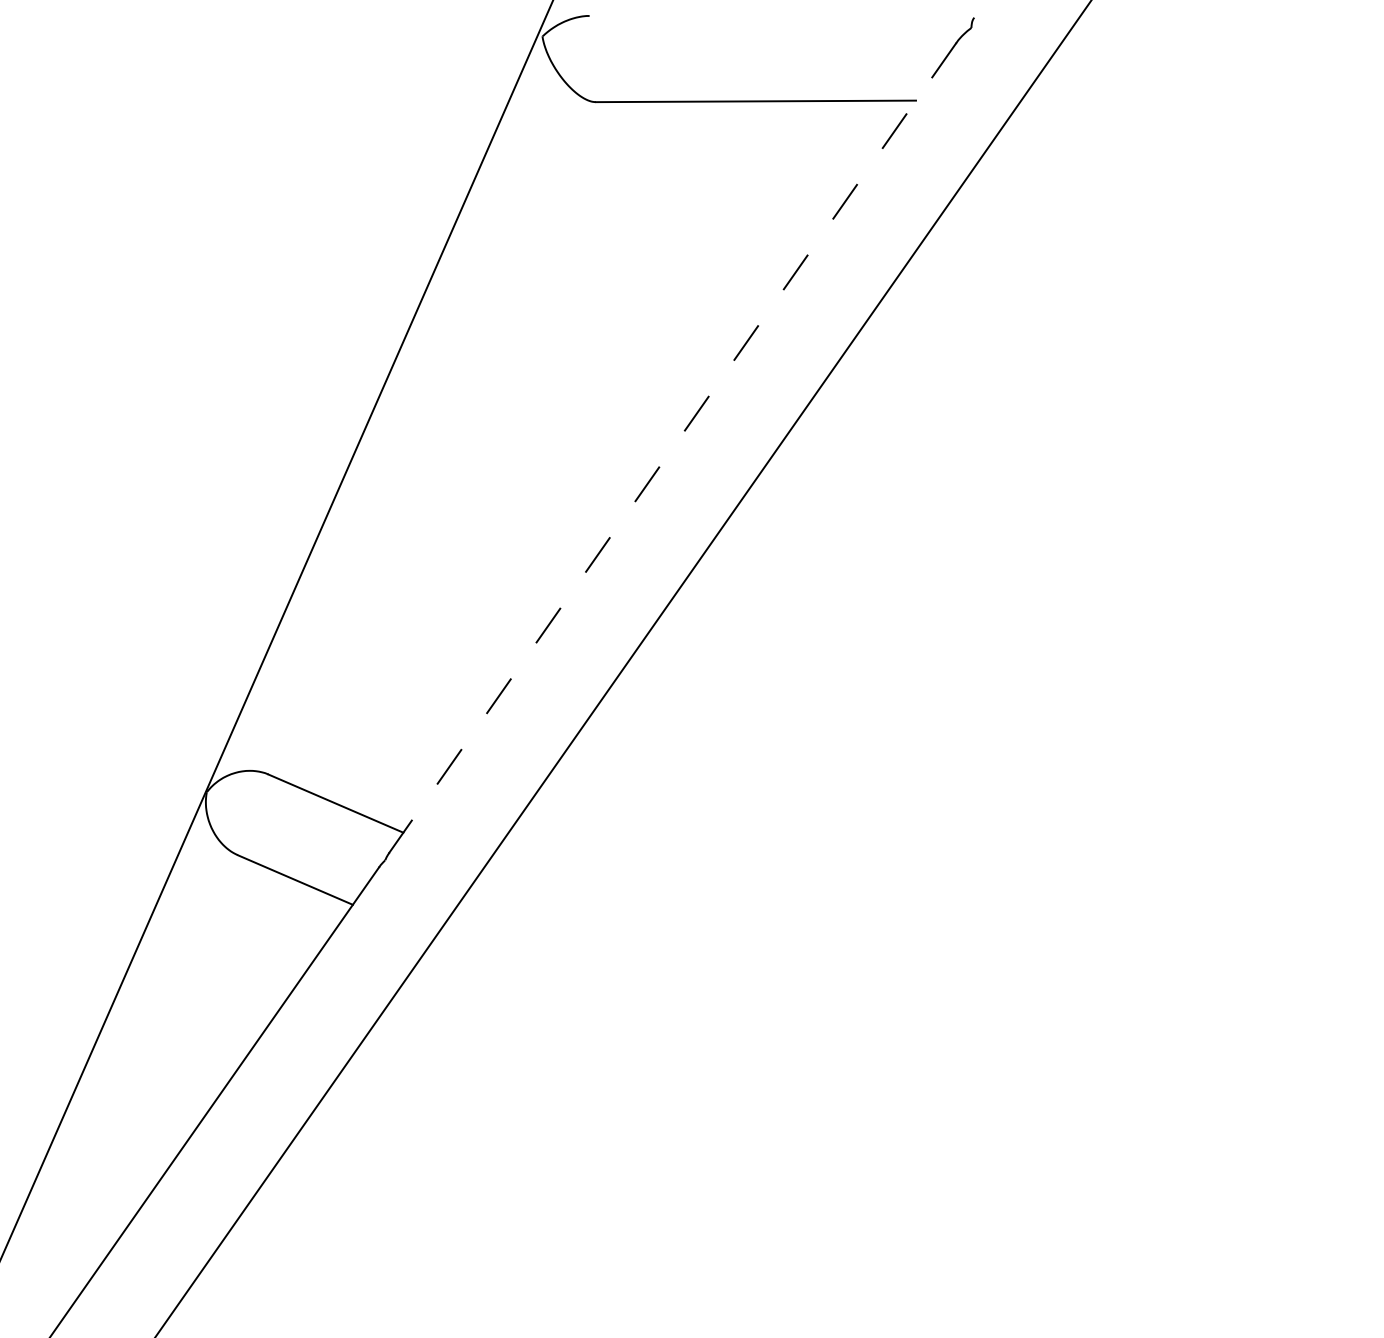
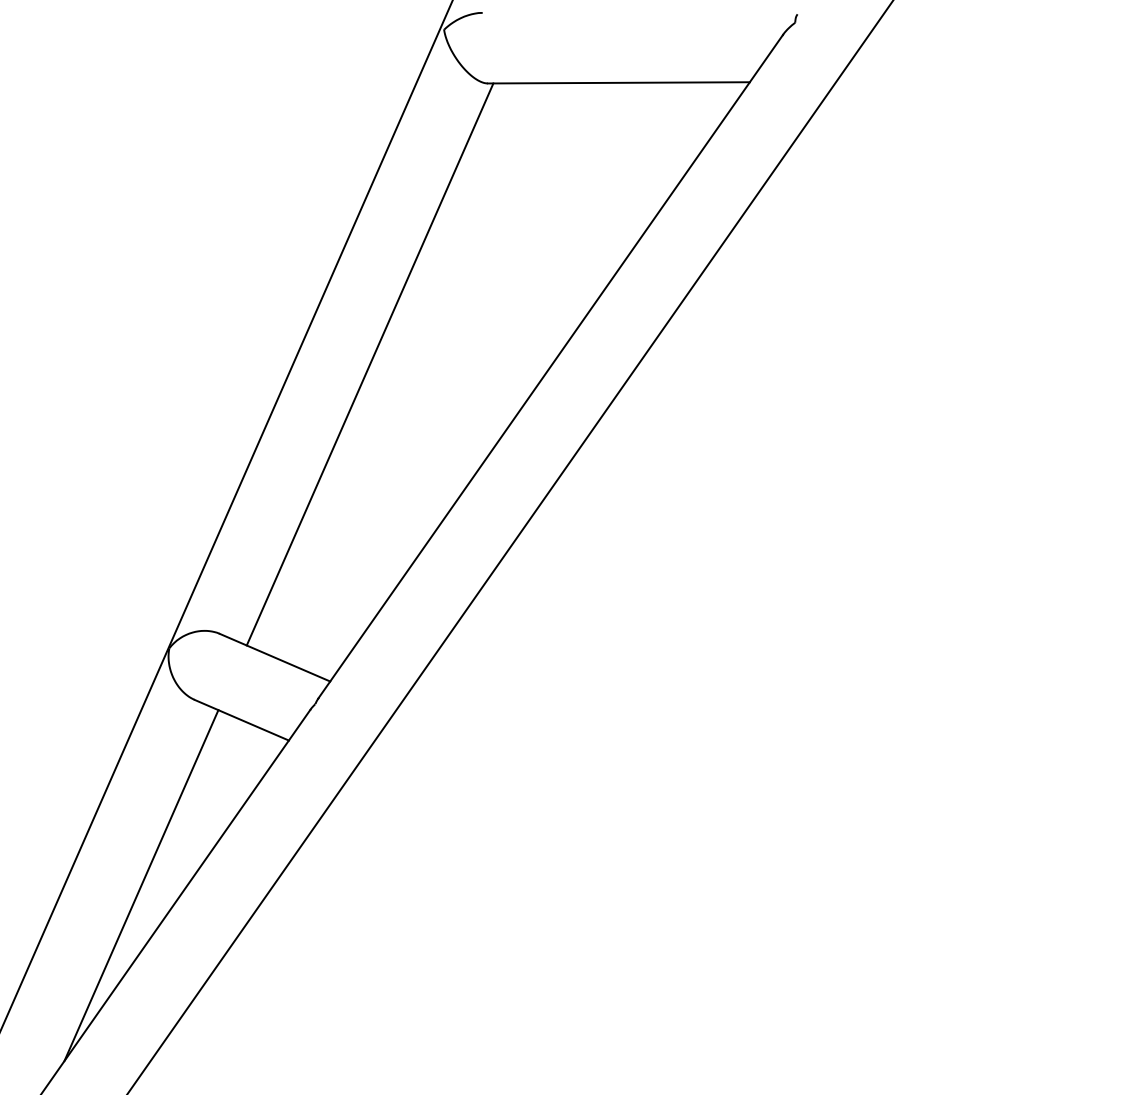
line: (451, 445) -> (369, 364), added
line: (672, 449) -> (550, 367), dashed -> solid
line: (172, 1081) -> (141, 885), added

